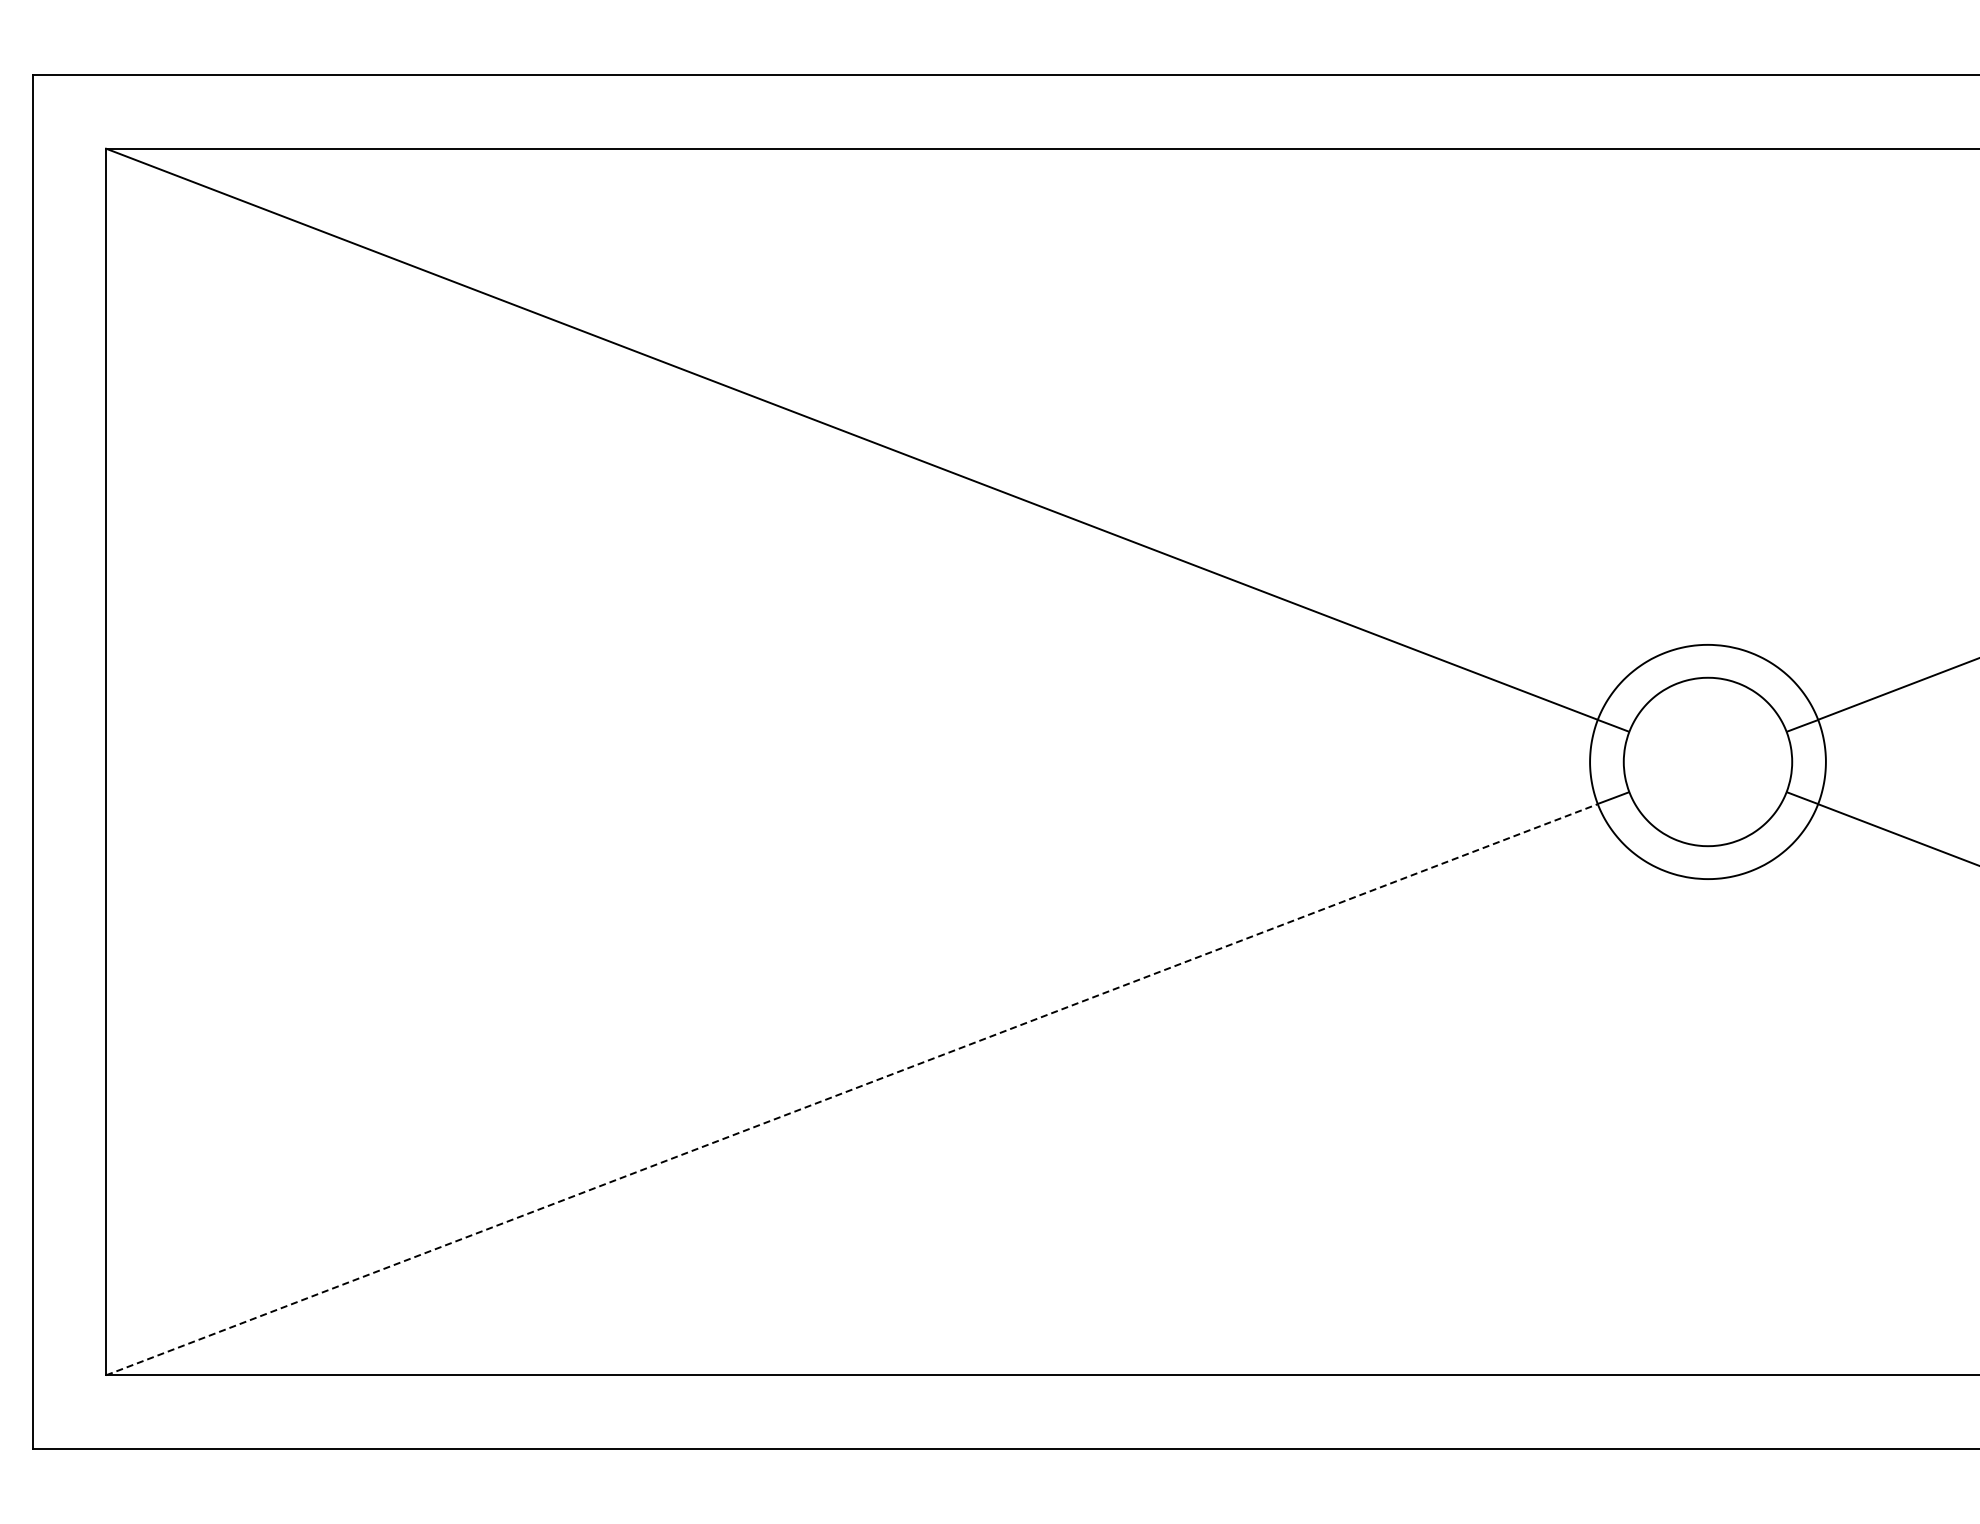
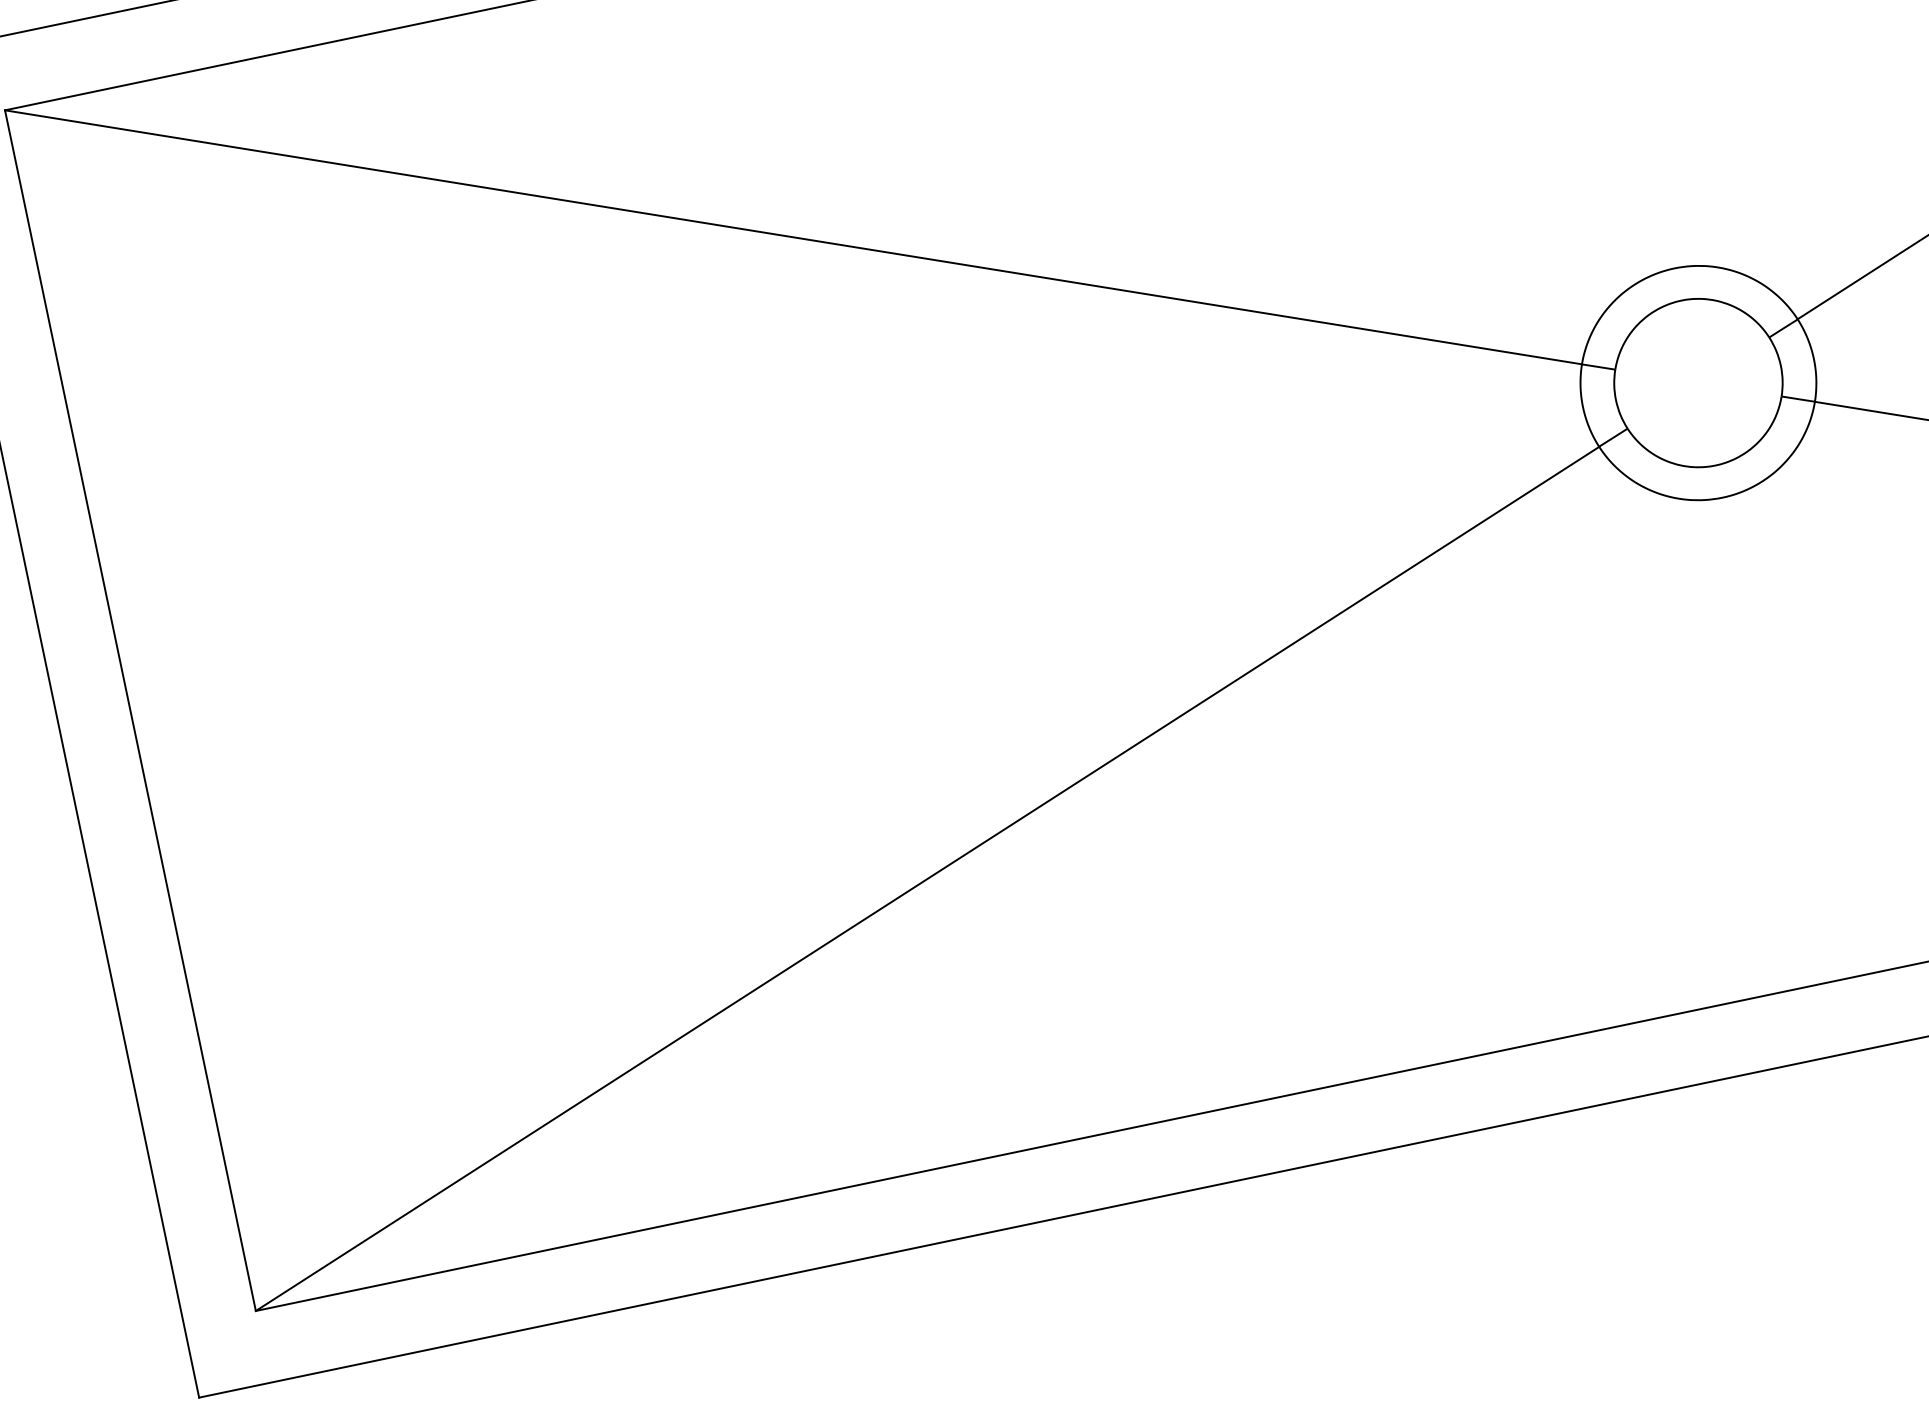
line: (851, 1089) -> (927, 878), dashed -> solid

